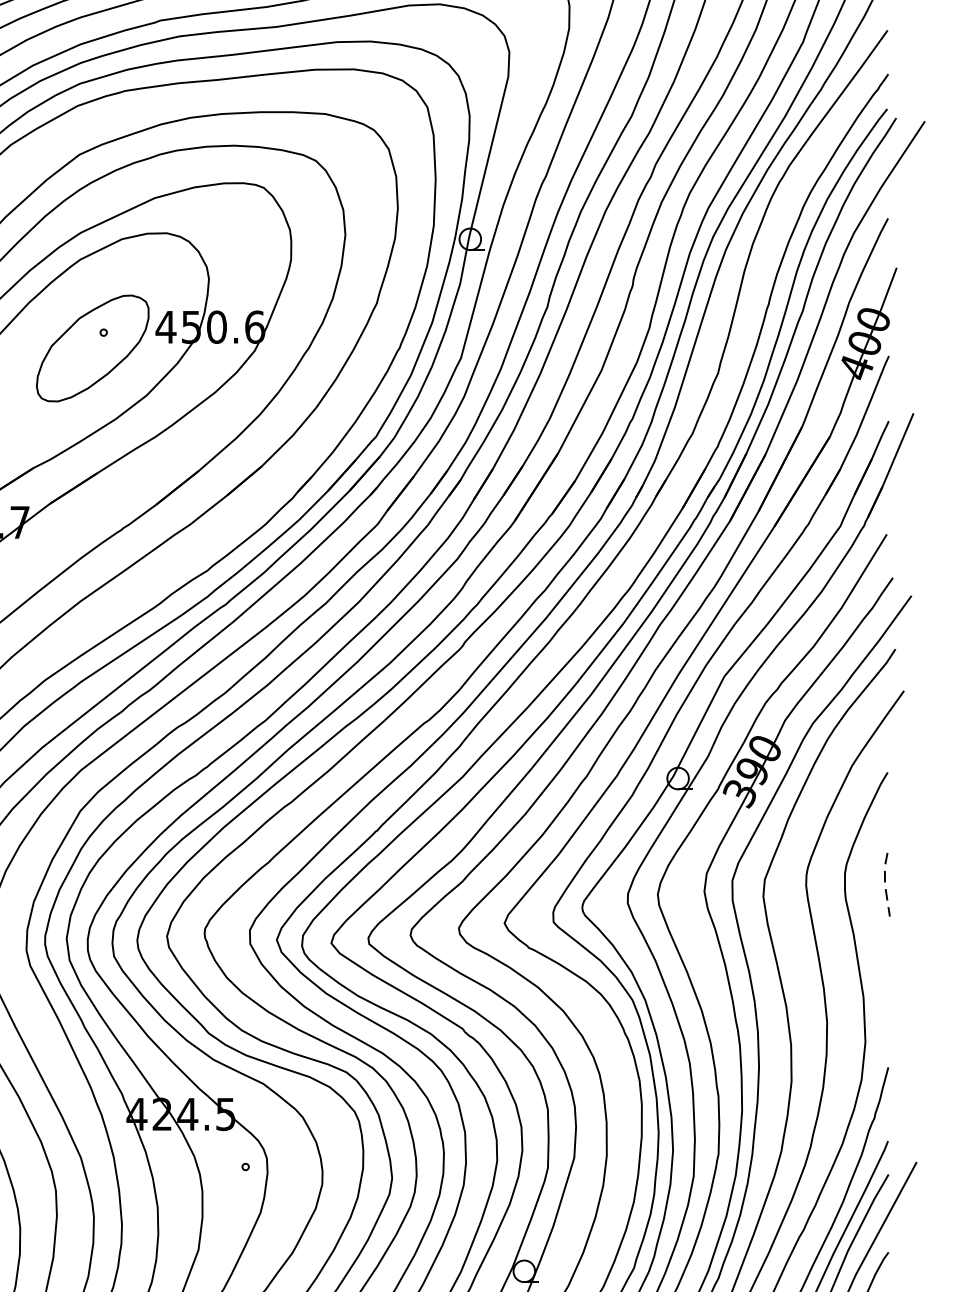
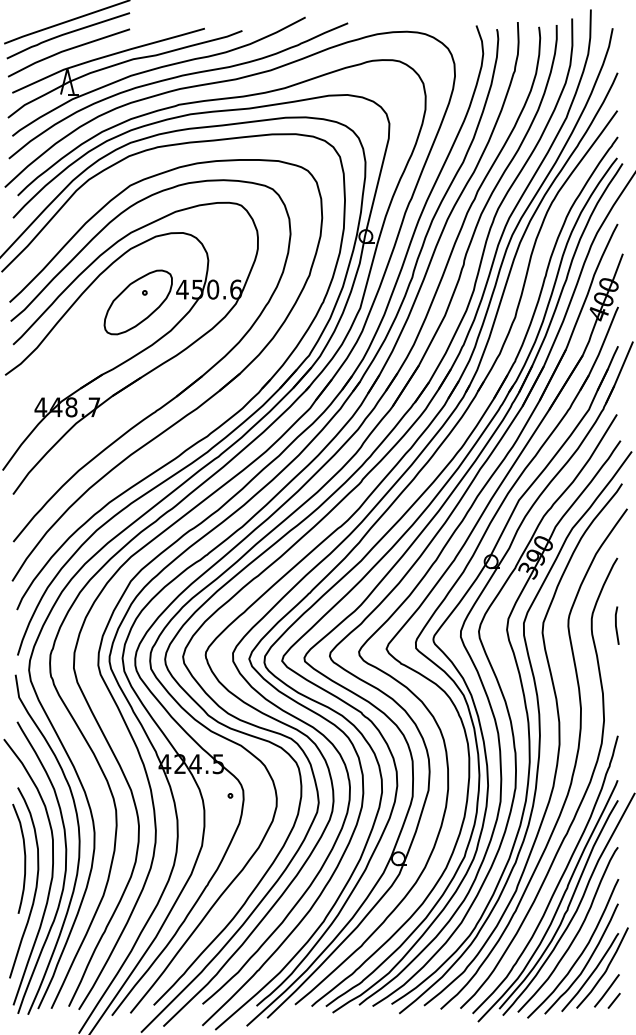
line: (884, 884) -> (615, 625), dashed -> solid

